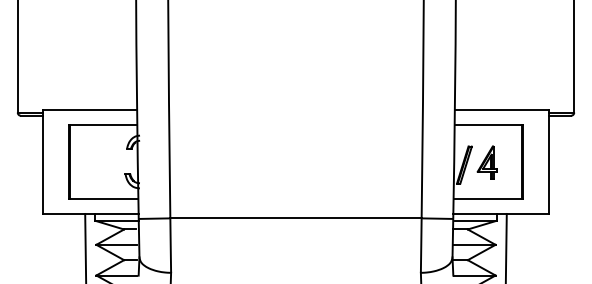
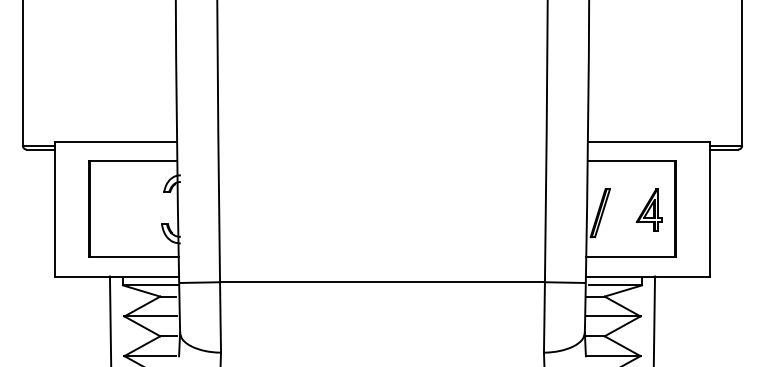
part: (486, 162) -> (648, 210), moved

